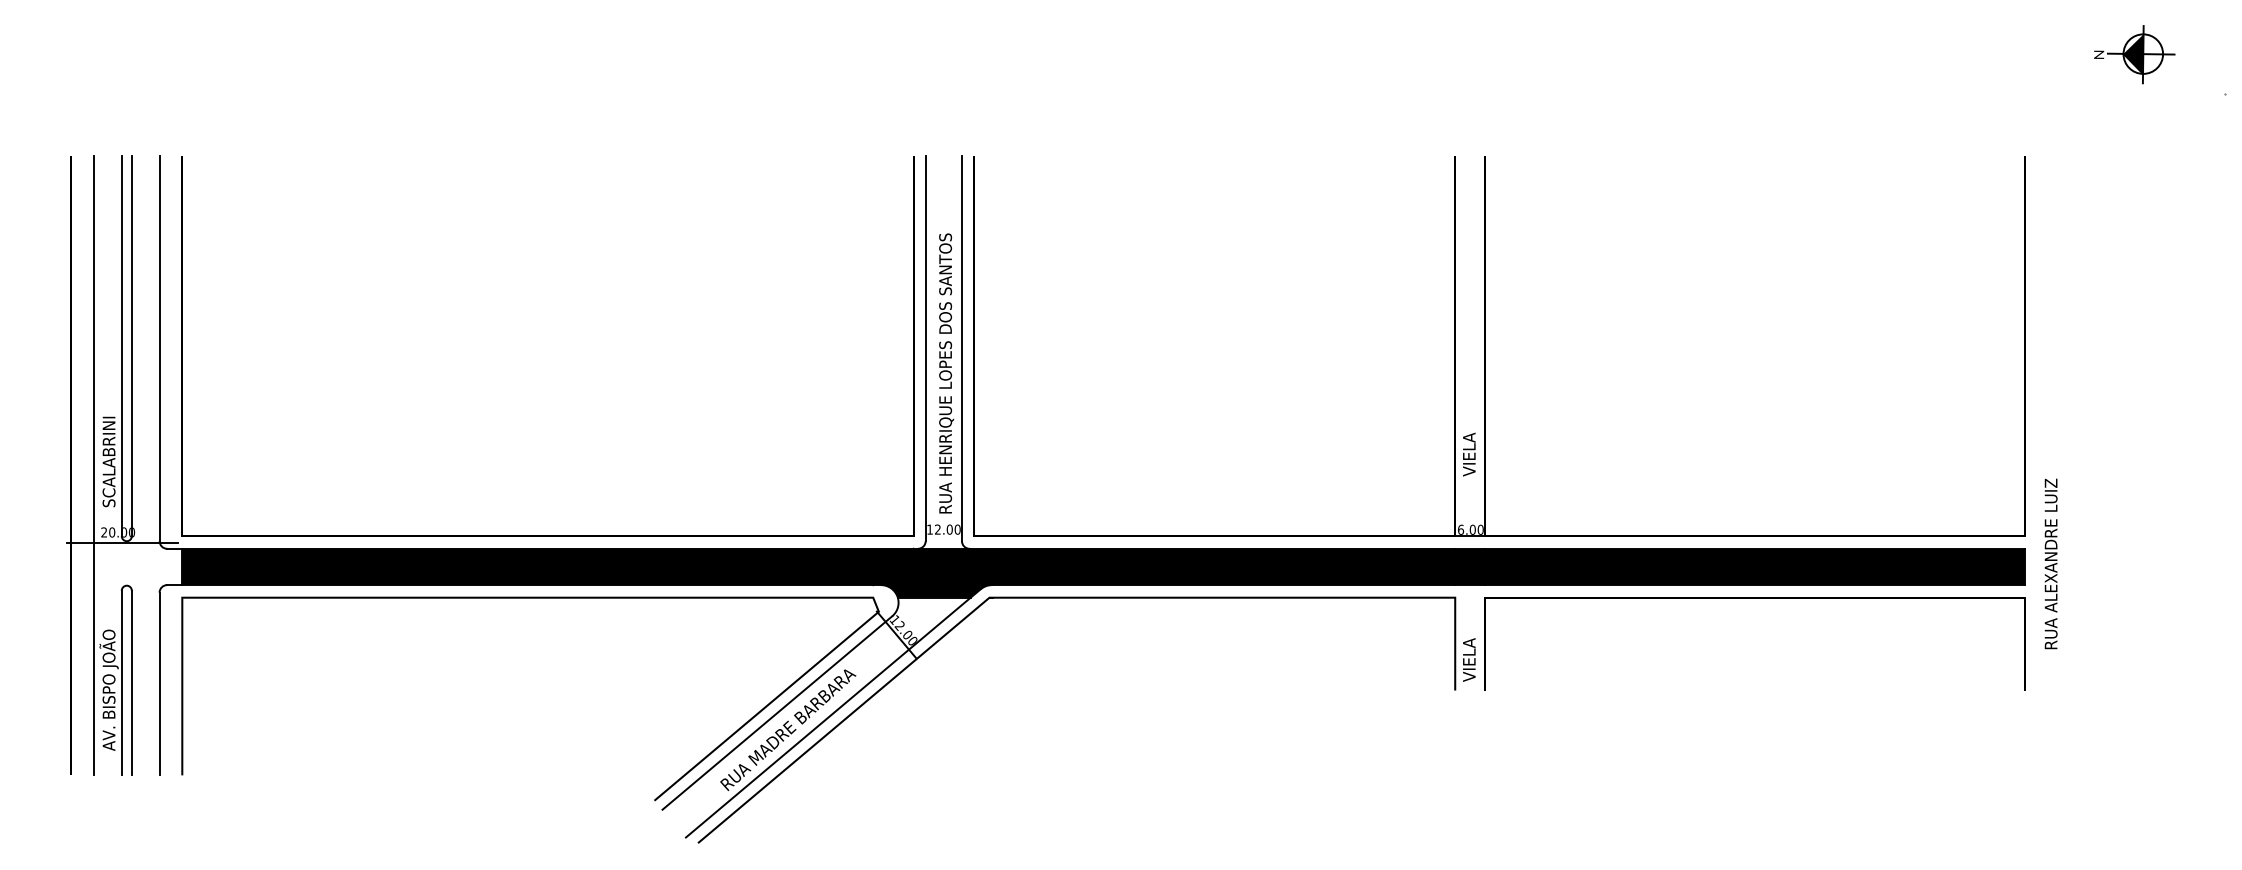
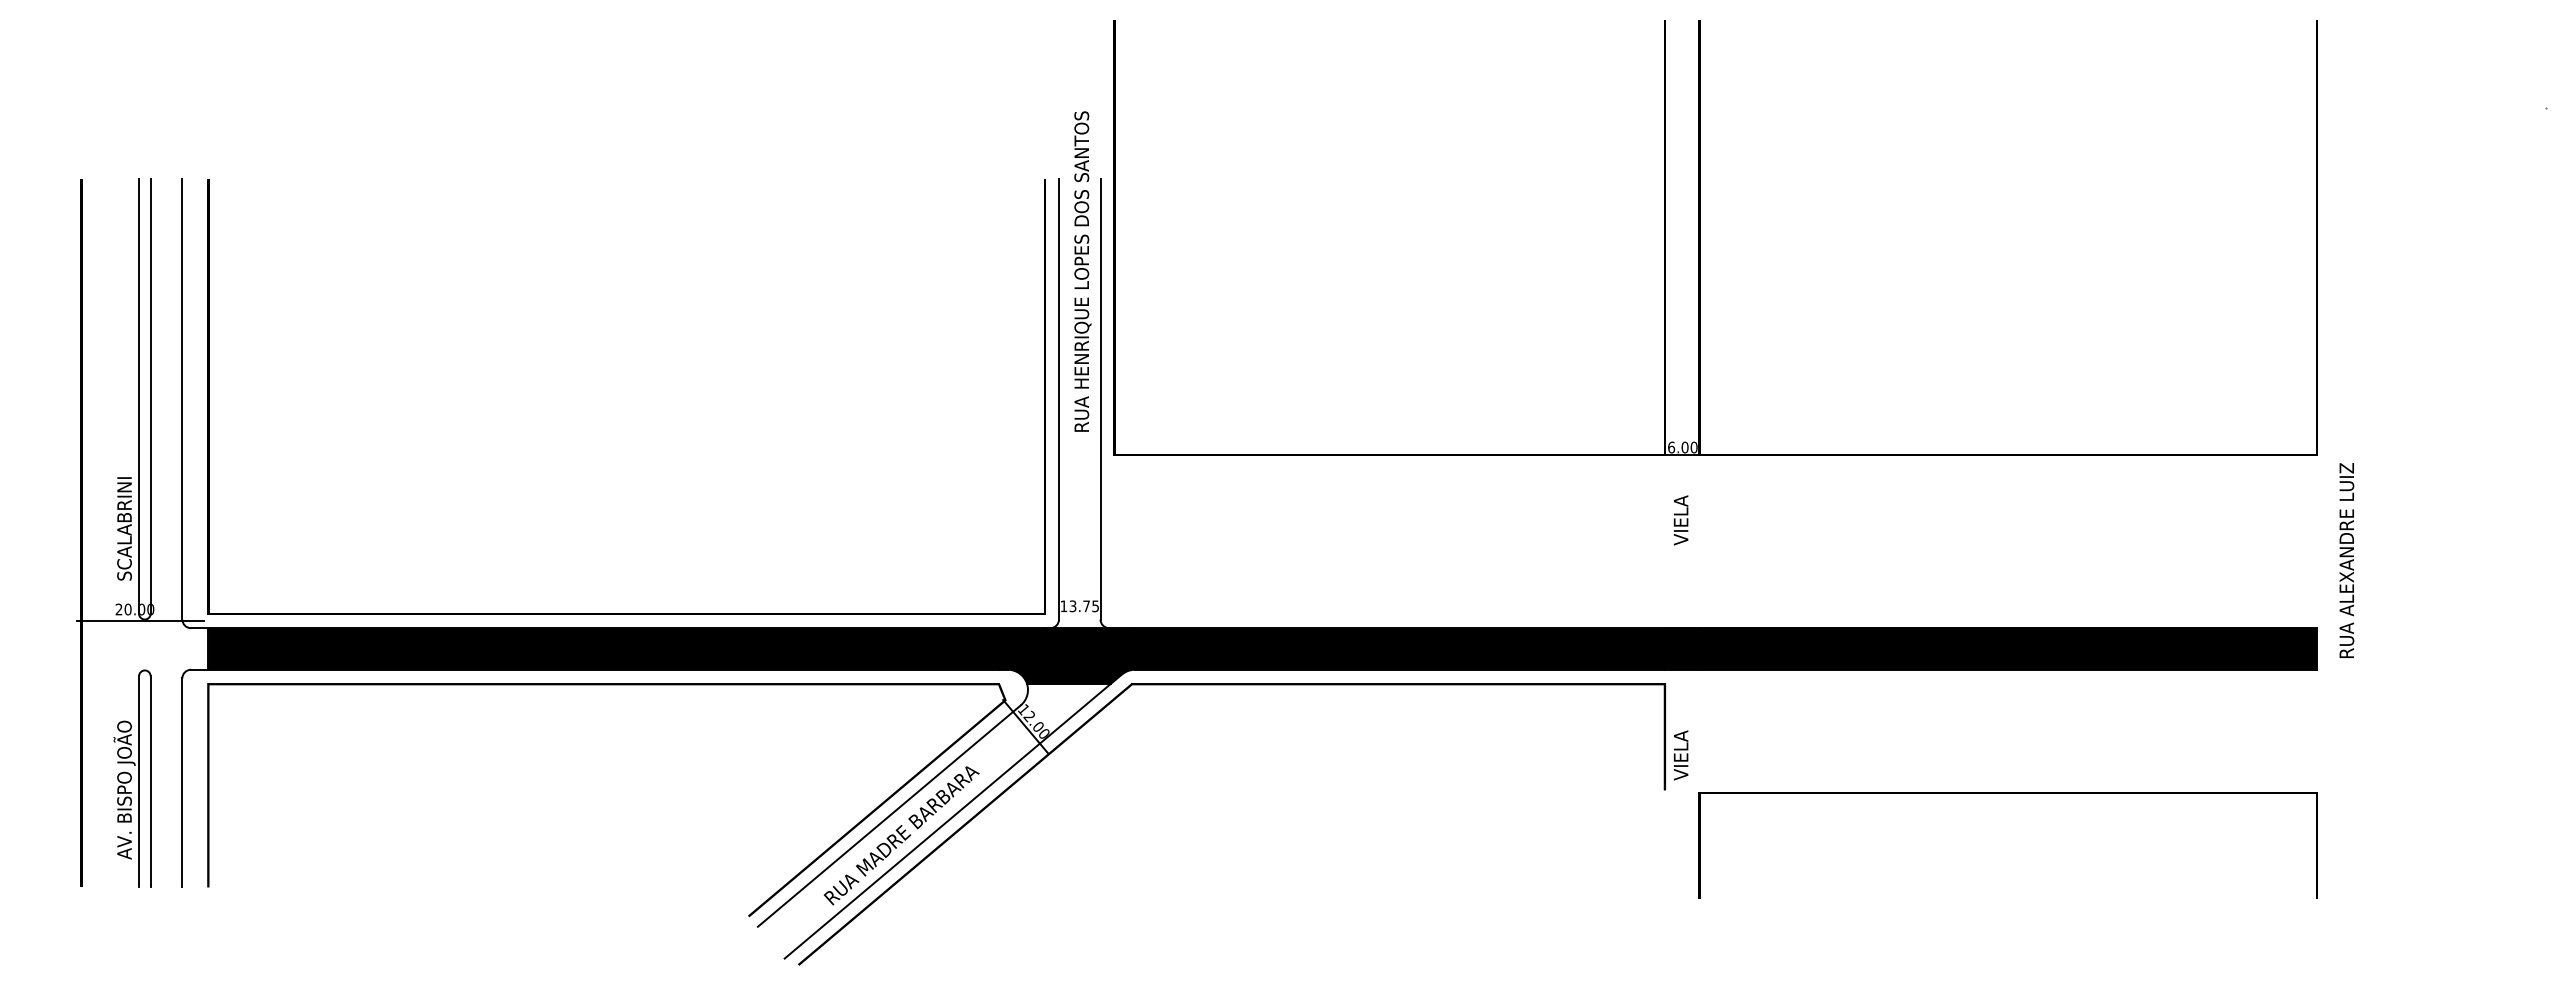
part: (2134, 54) -> (2442, 62), removed
part: (1486, 346) -> (1700, 237), moved
text: (946, 373) -> (1082, 271), moved
line: (94, 465) -> (107, 532), removed
text: (947, 529) -> (1084, 606), 12.00 -> 13.75
text: (2050, 563) -> (2346, 560), moved
line: (1754, 597) -> (2007, 793), moved

